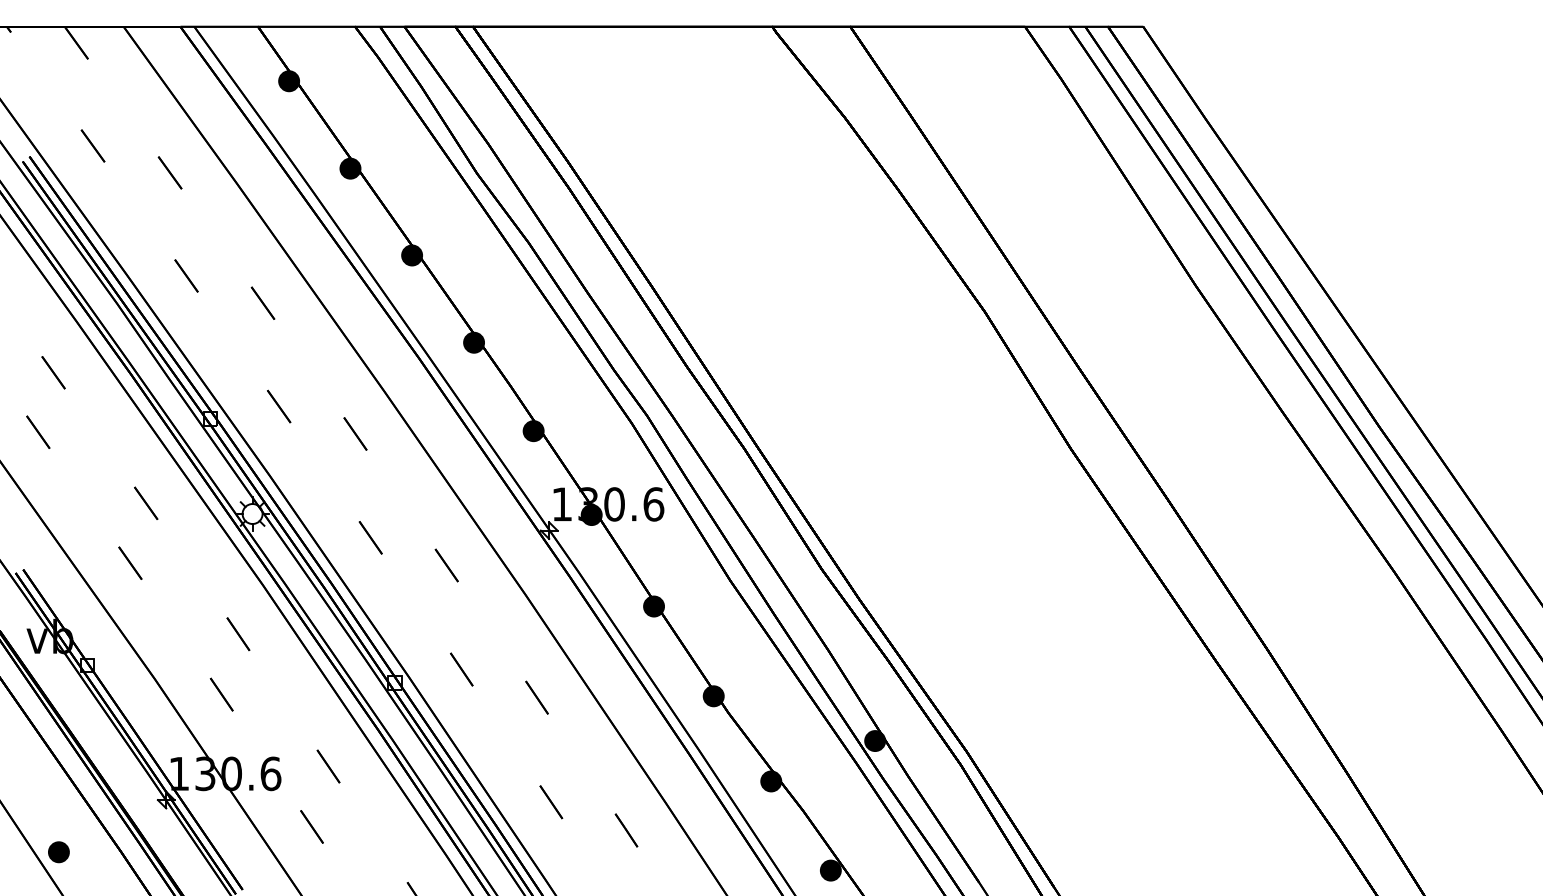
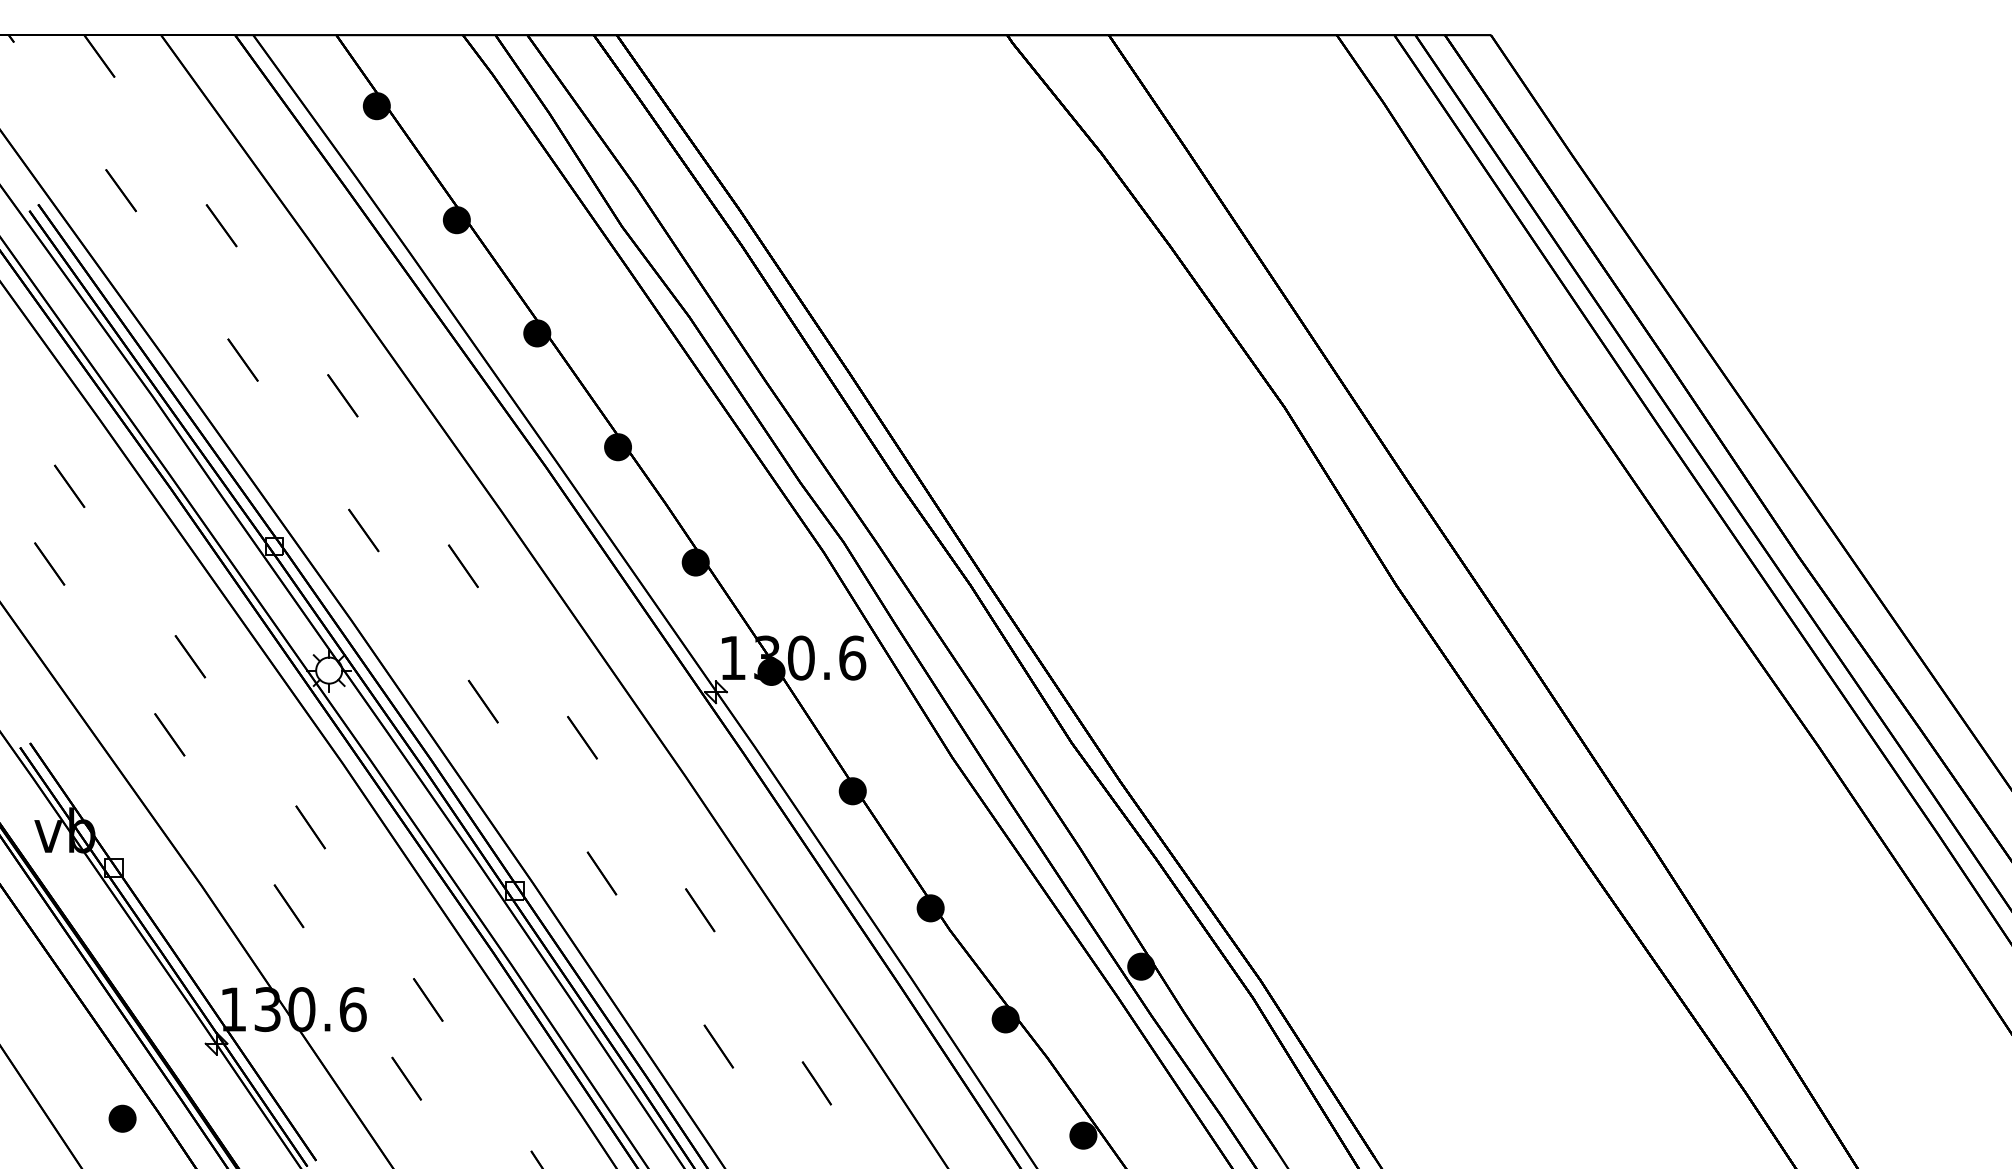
part: (58, 852) -> (122, 1118), moved

